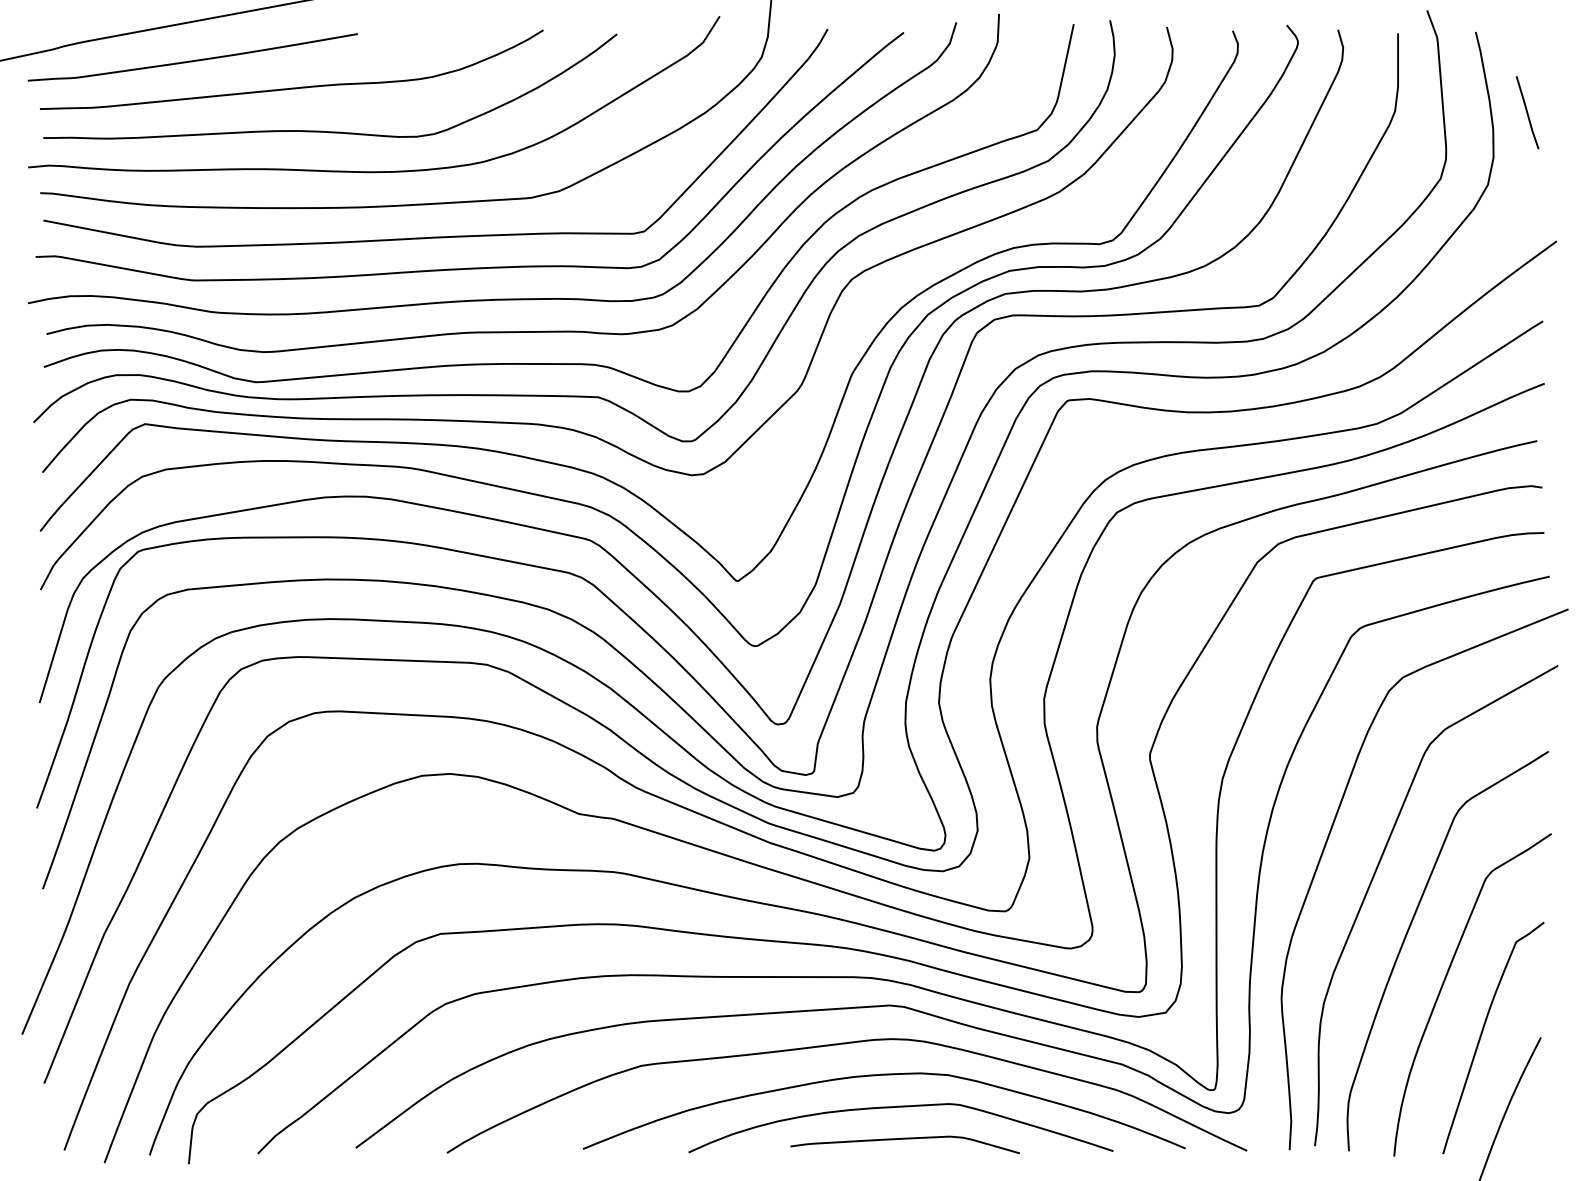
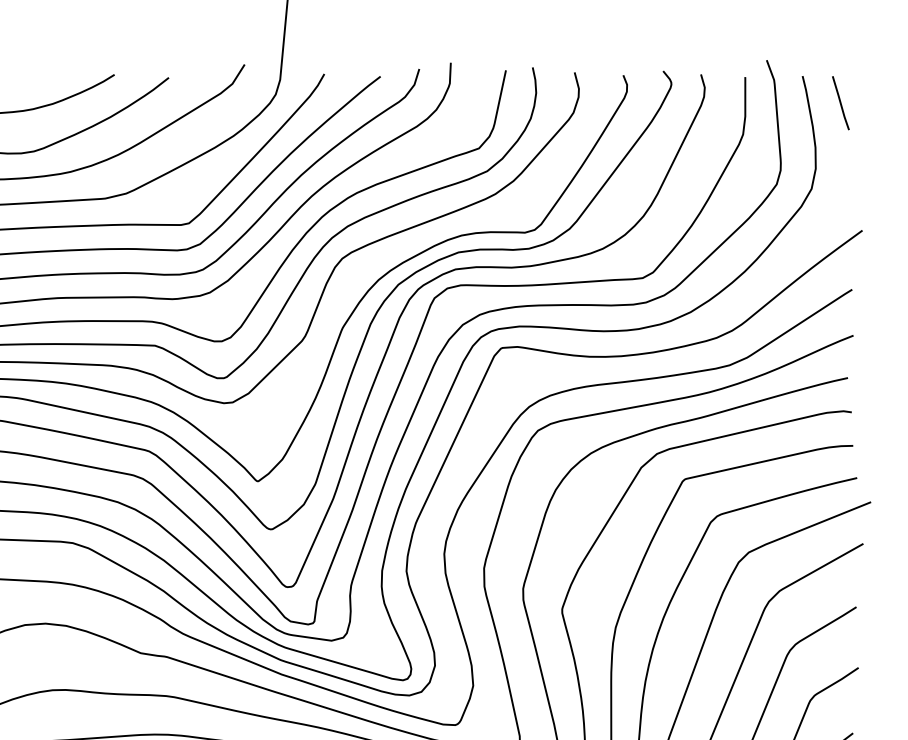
line: (1527, 112) -> (840, 103), moved

